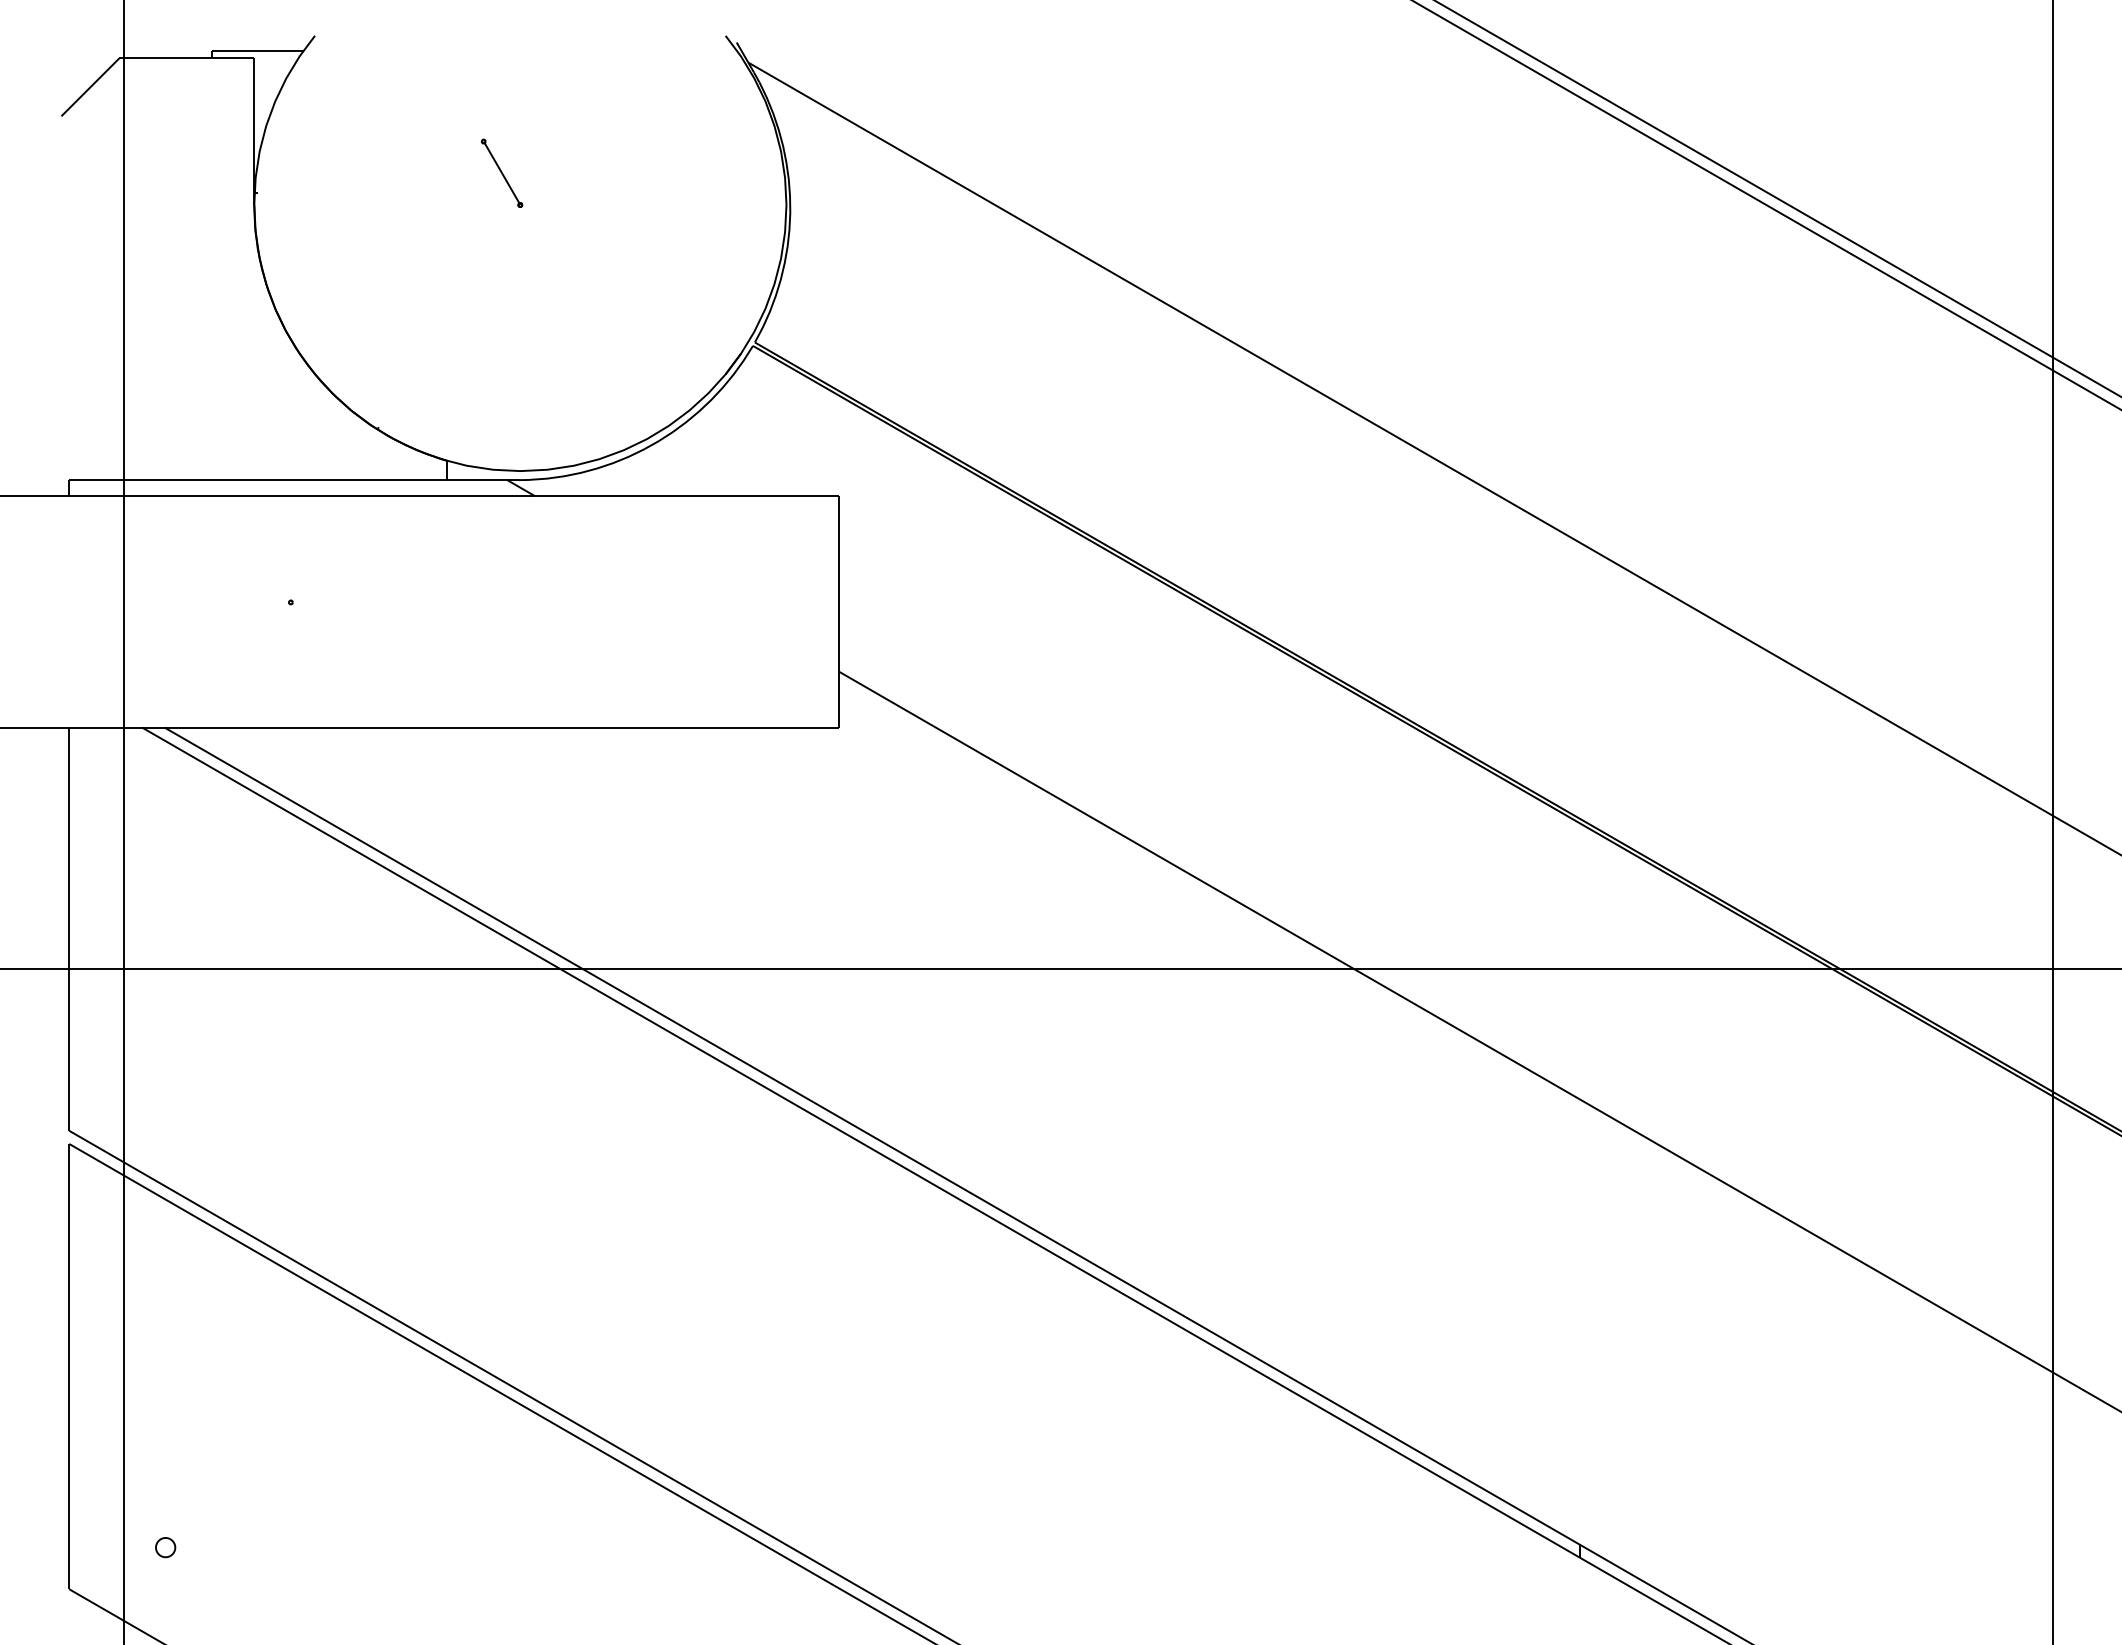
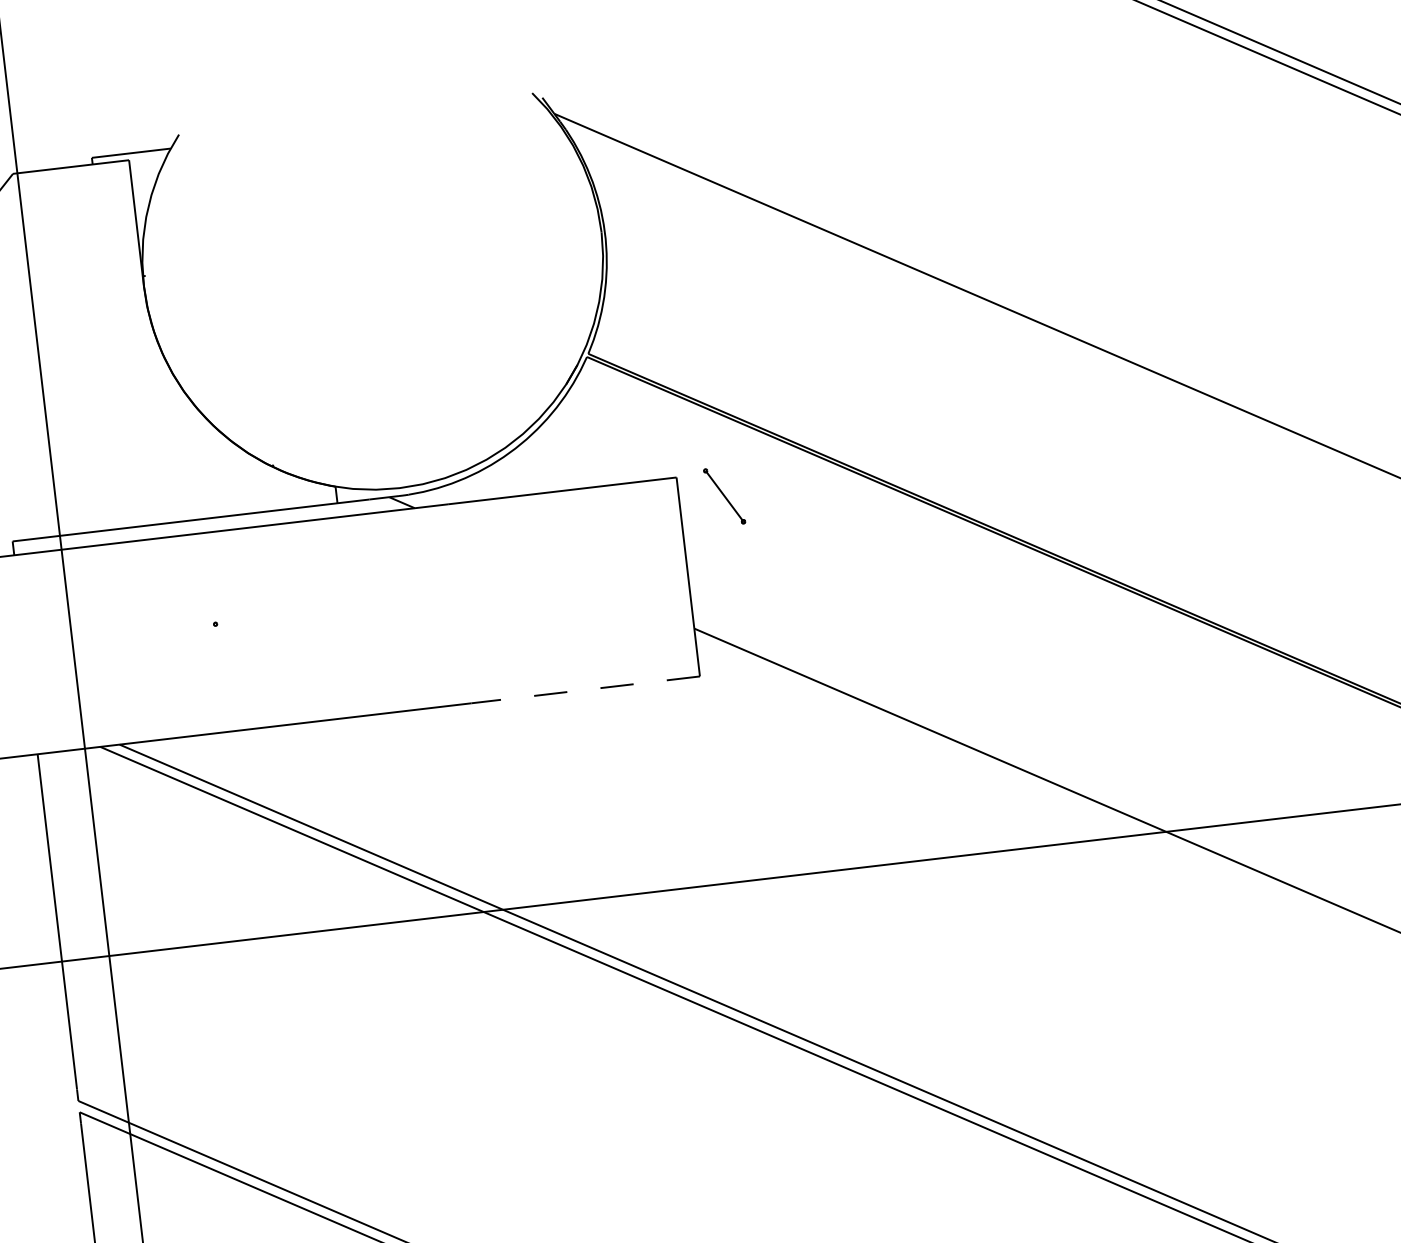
part: (502, 172) -> (724, 495), moved
line: (706, 727) -> (585, 689), solid -> dashed

